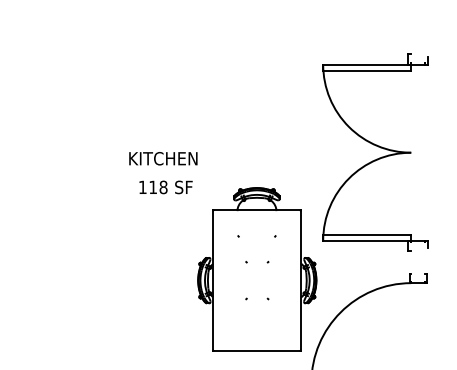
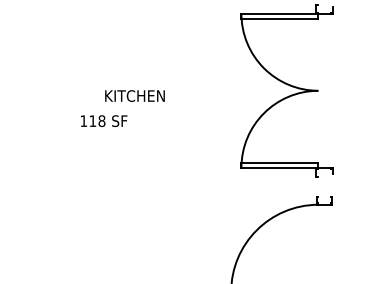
text: (163, 158) -> (135, 95), moved
part: (257, 269) -> (184, 192), removed

